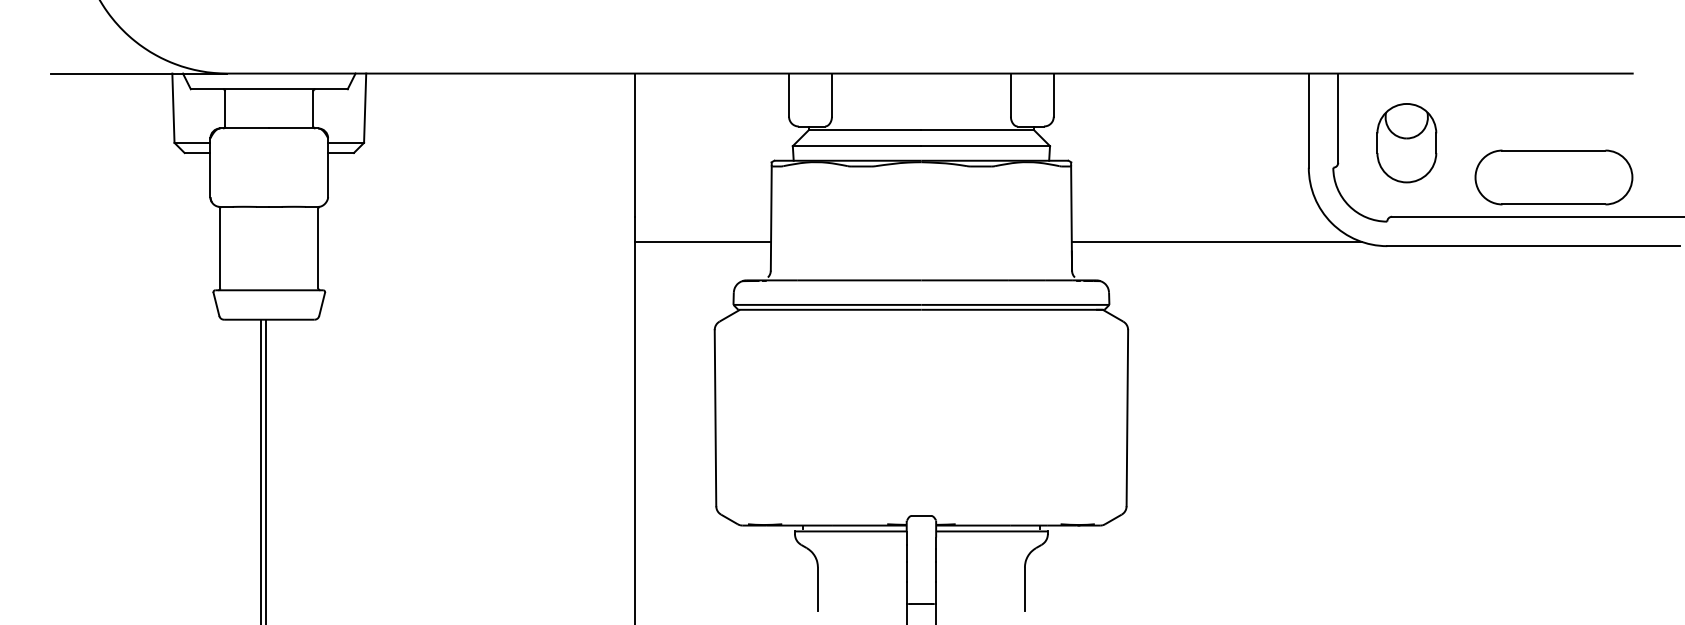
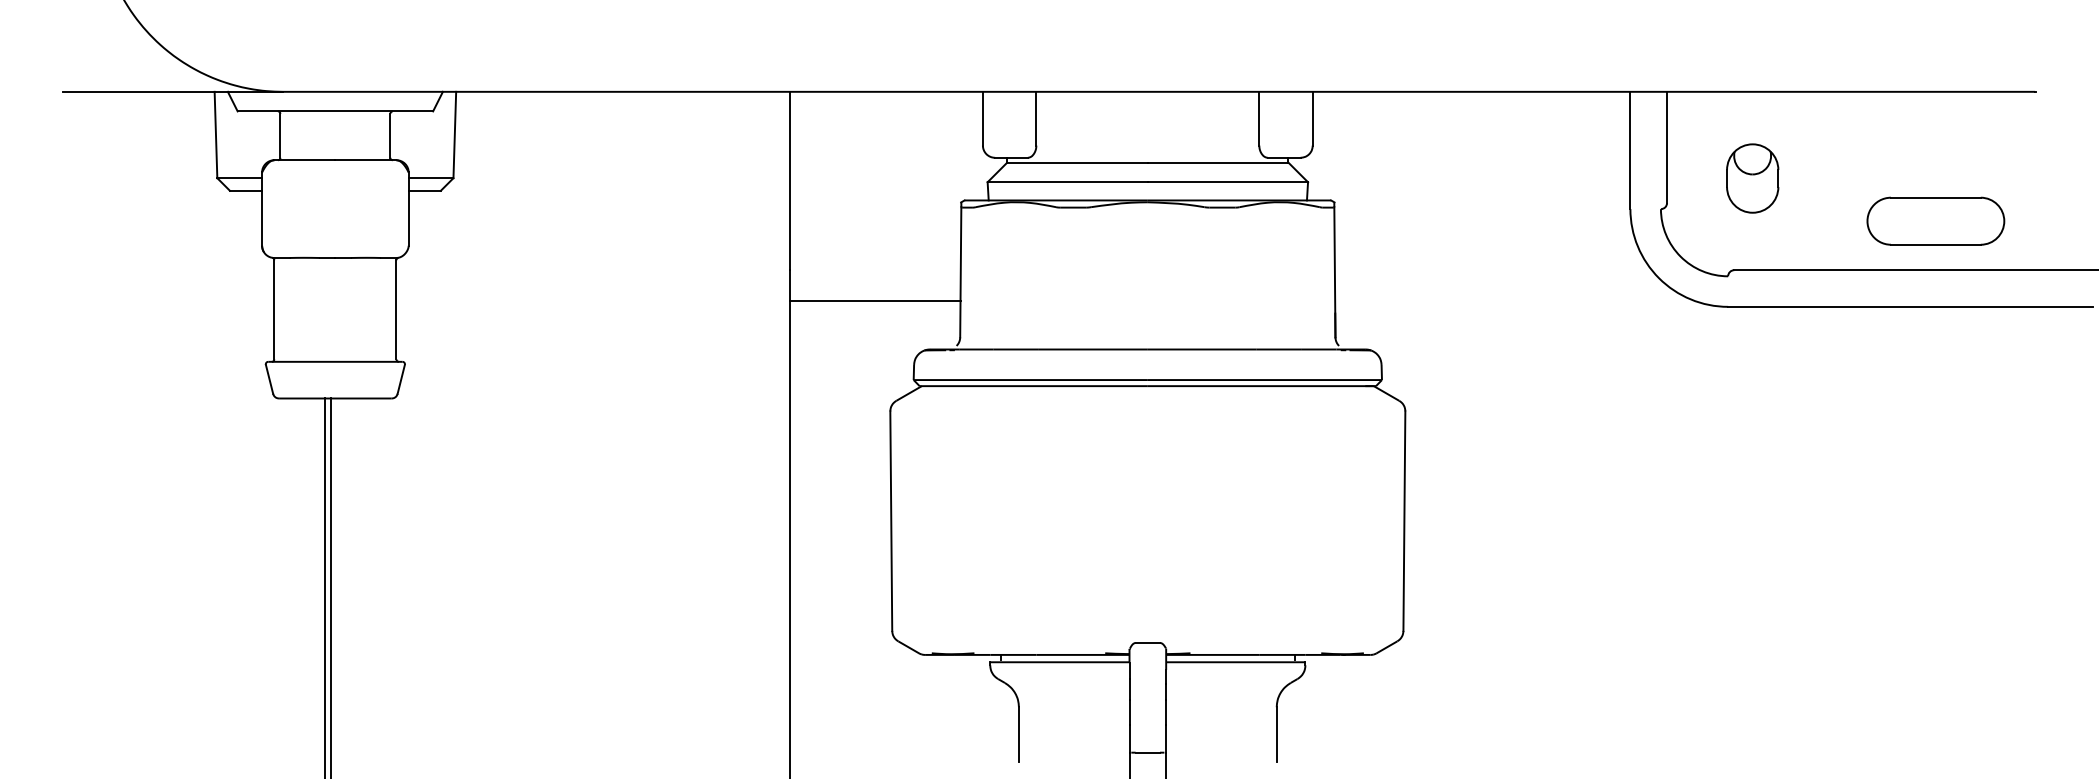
part: (1406, 143) -> (1752, 178), size x0.7
part: (1553, 176) -> (1935, 220), size x0.7
line: (1216, 241) -> (1515, 301), removed

